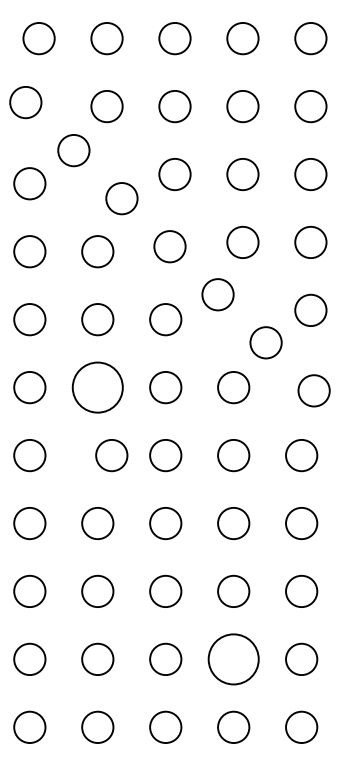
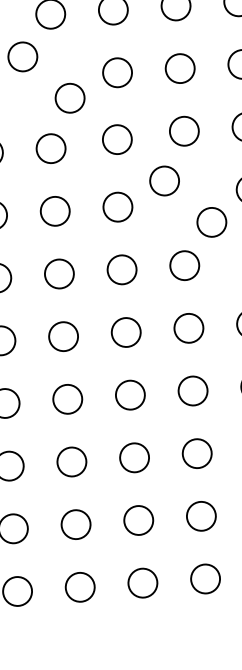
circle: (97, 387) -> (59, 273), size x0.62
circle: (111, 455) -> (63, 336), moved
circle: (233, 659) -> (201, 516), size x0.62

